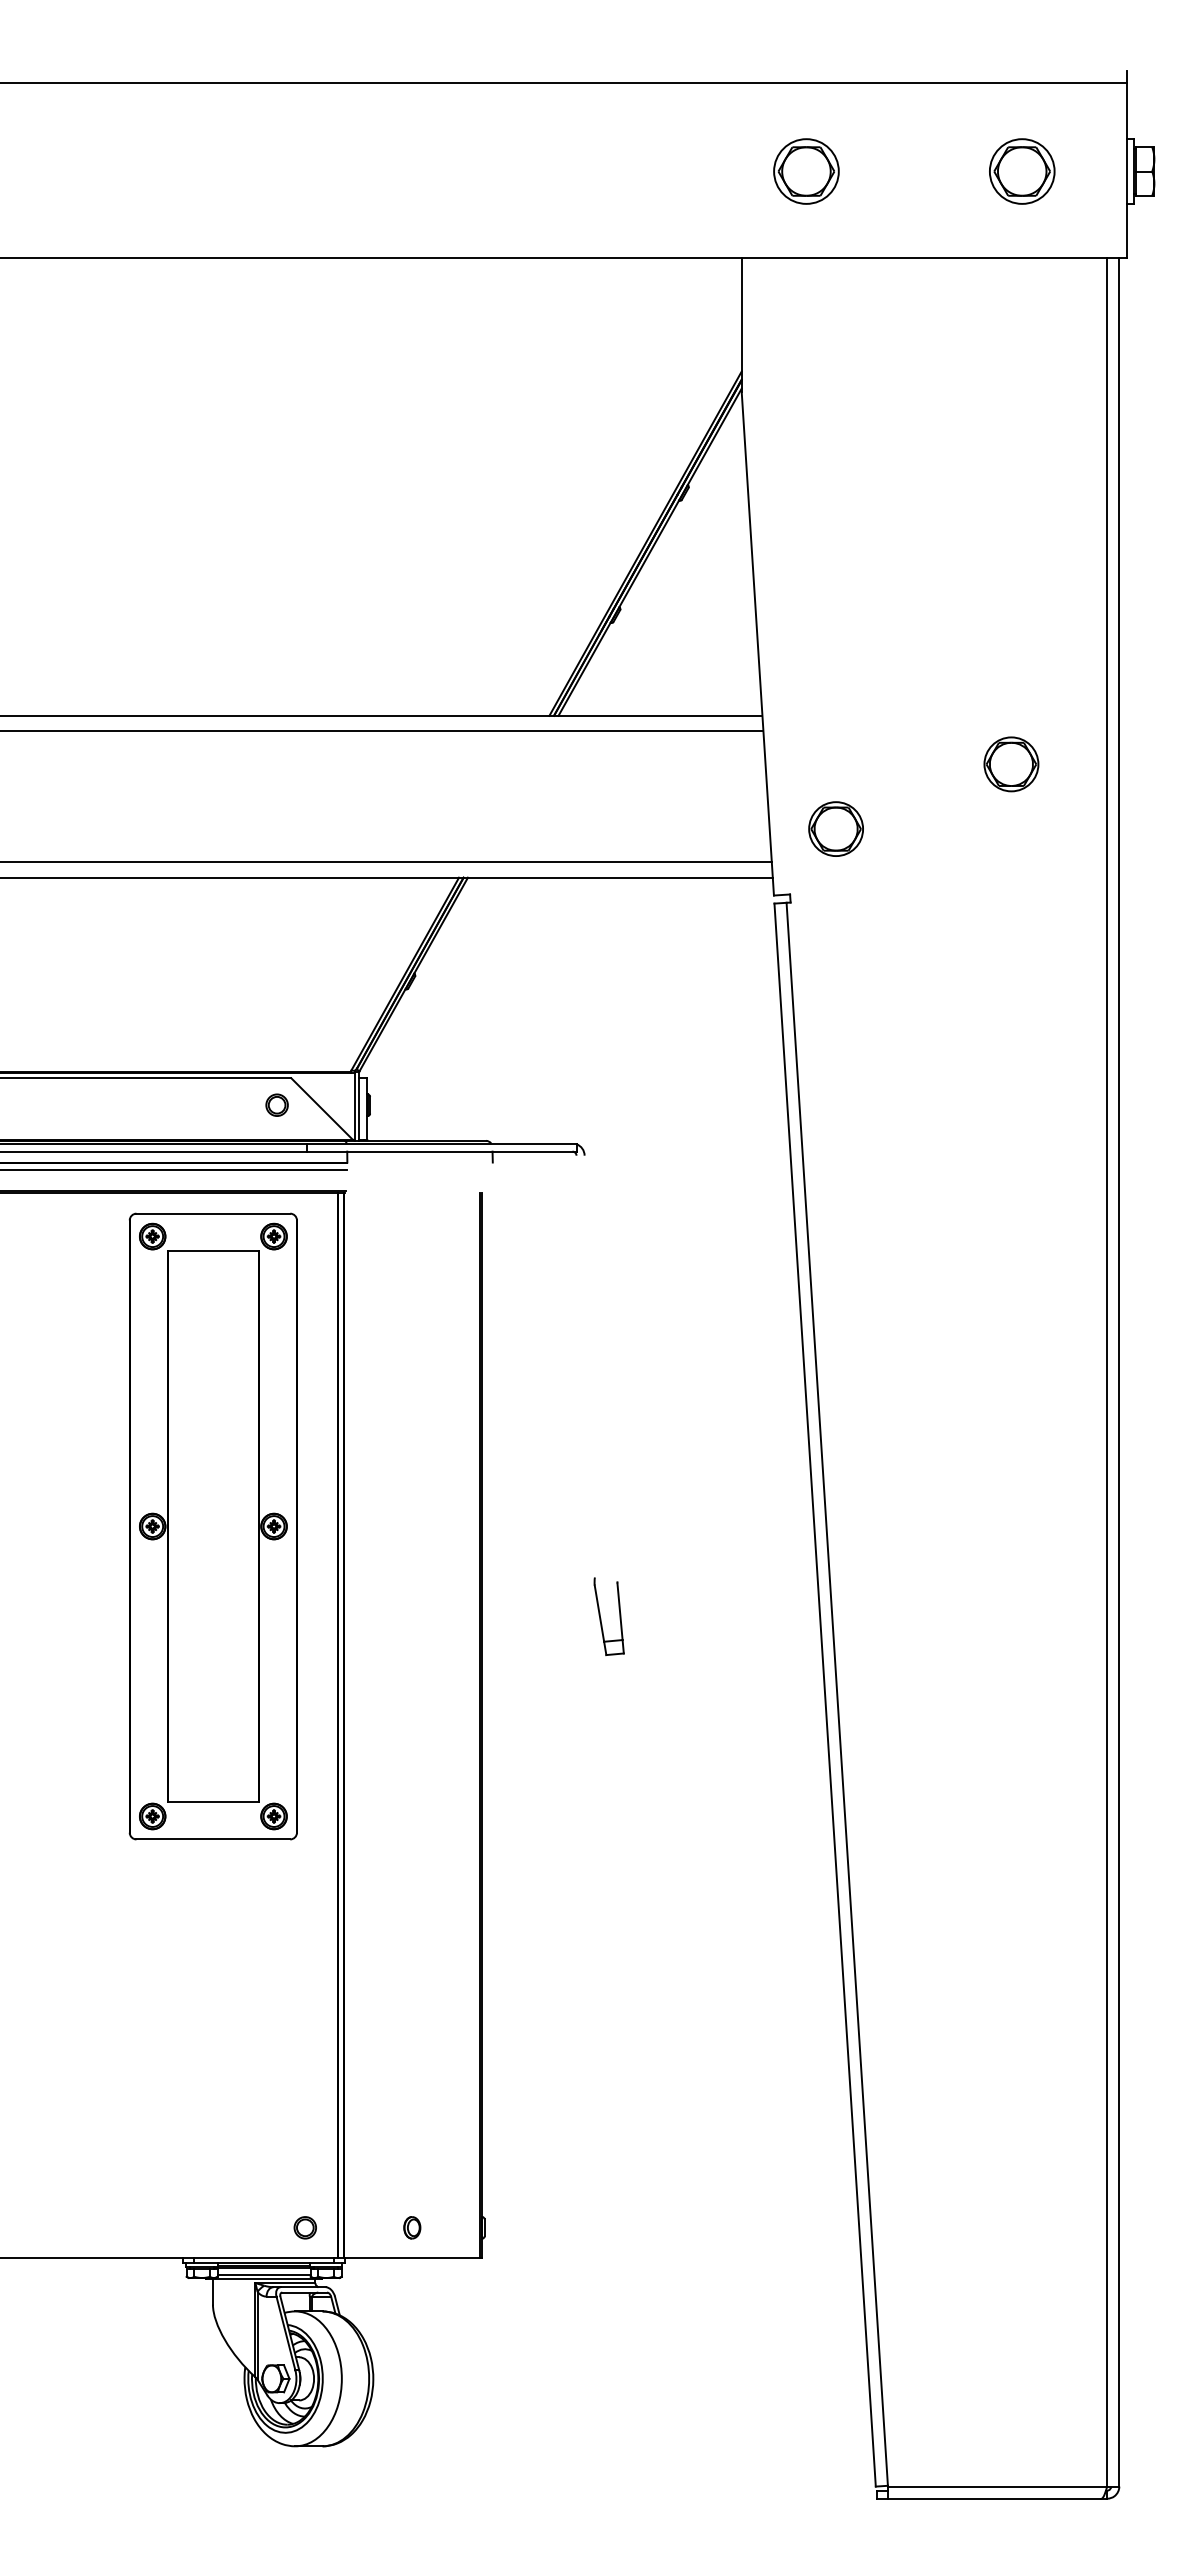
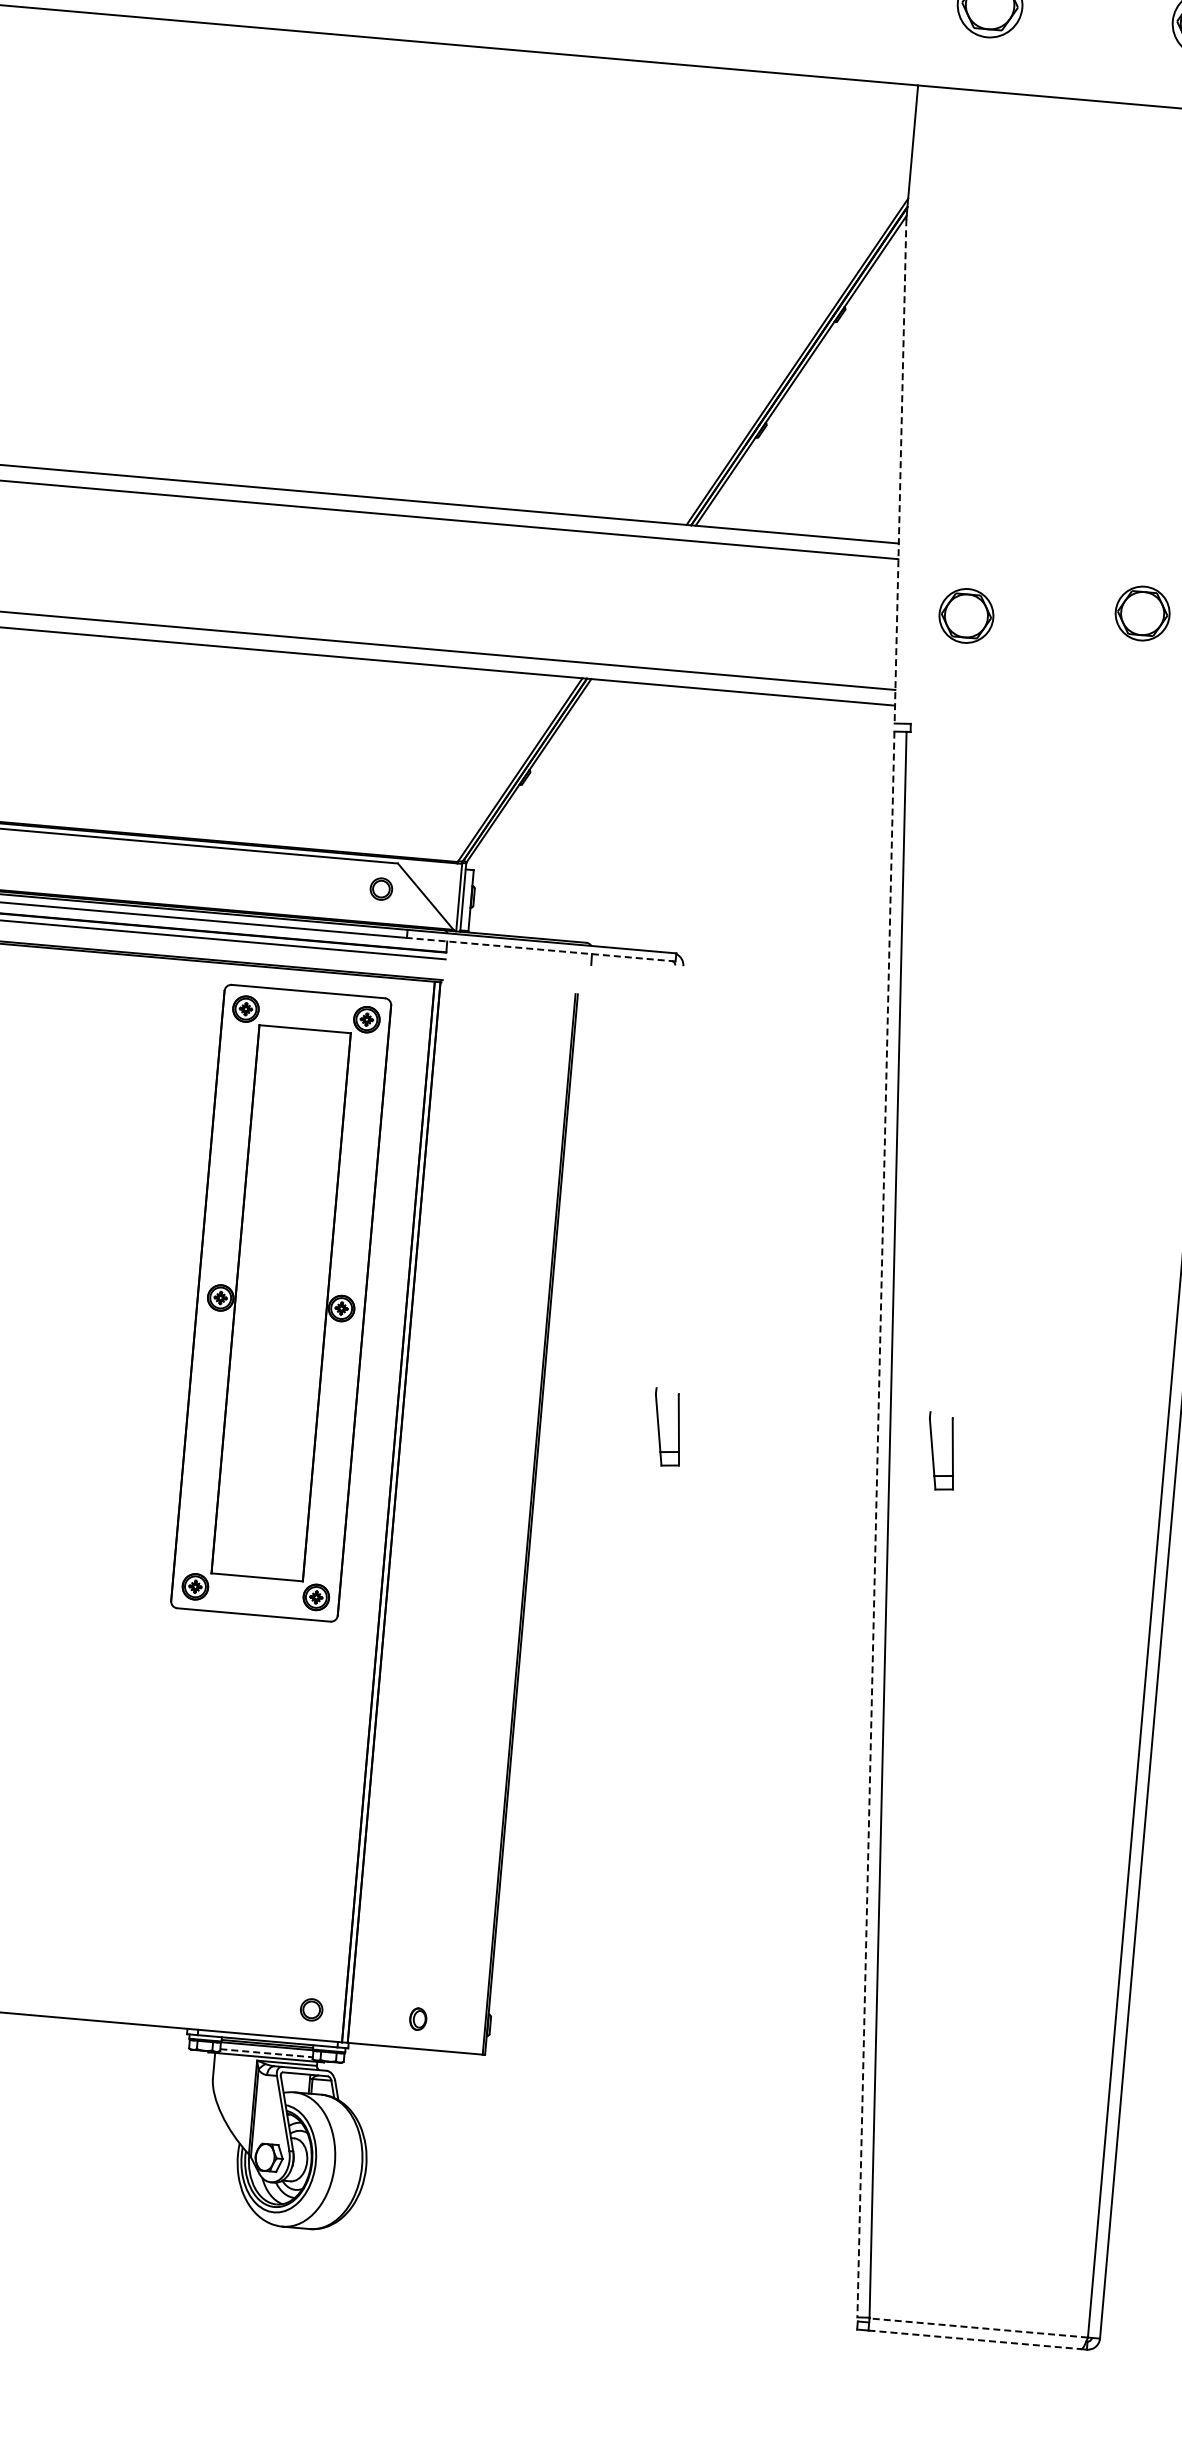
line: (757, 644) -> (900, 472), solid -> dashed
part: (835, 828) -> (965, 615), moved
line: (441, 1151) -> (541, 949), solid -> dashed
part: (876, 1618) -> (933, 1452), added
line: (825, 1695) -> (876, 1524), solid -> dashed
line: (264, 2274) -> (266, 2052), solid -> dashed
line: (997, 2486) -> (978, 2327), solid -> dashed
line: (994, 2498) -> (974, 2339), solid -> dashed

